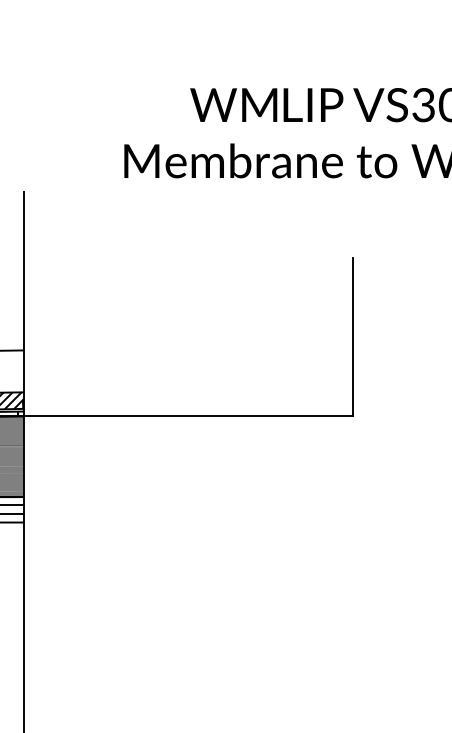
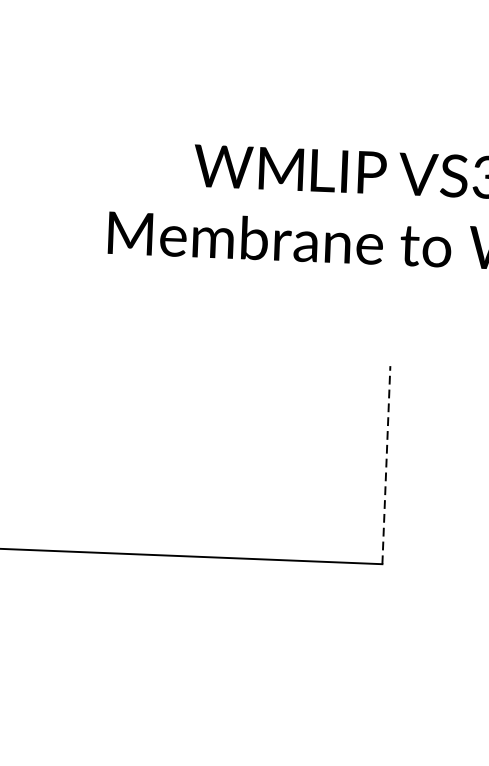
line: (352, 337) -> (386, 465), solid -> dashed

